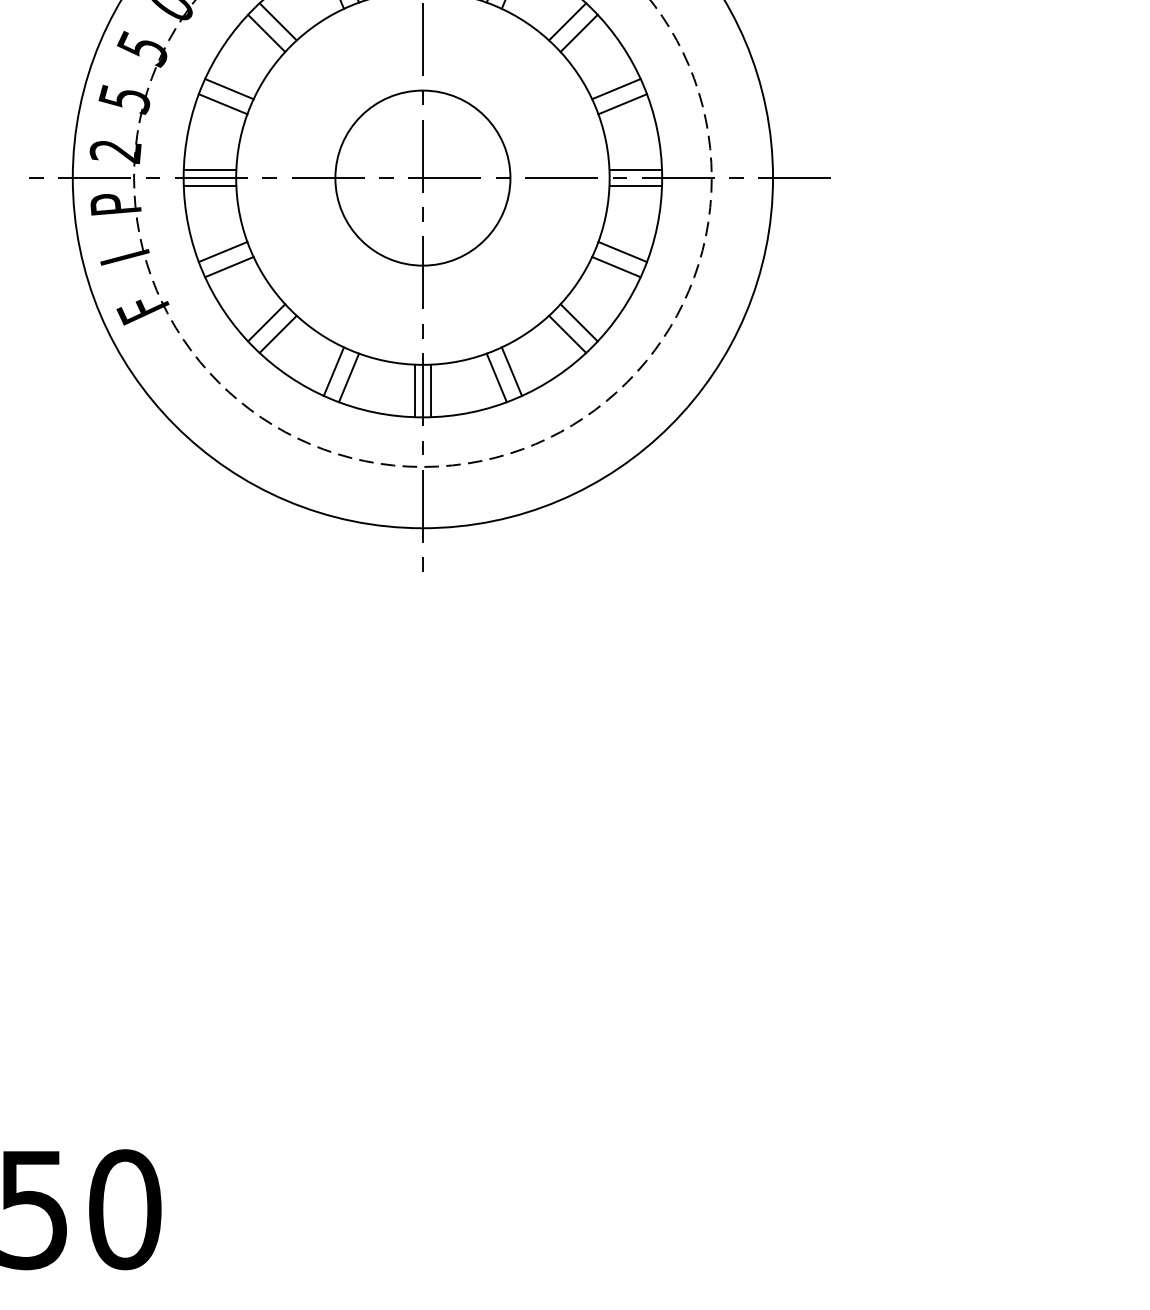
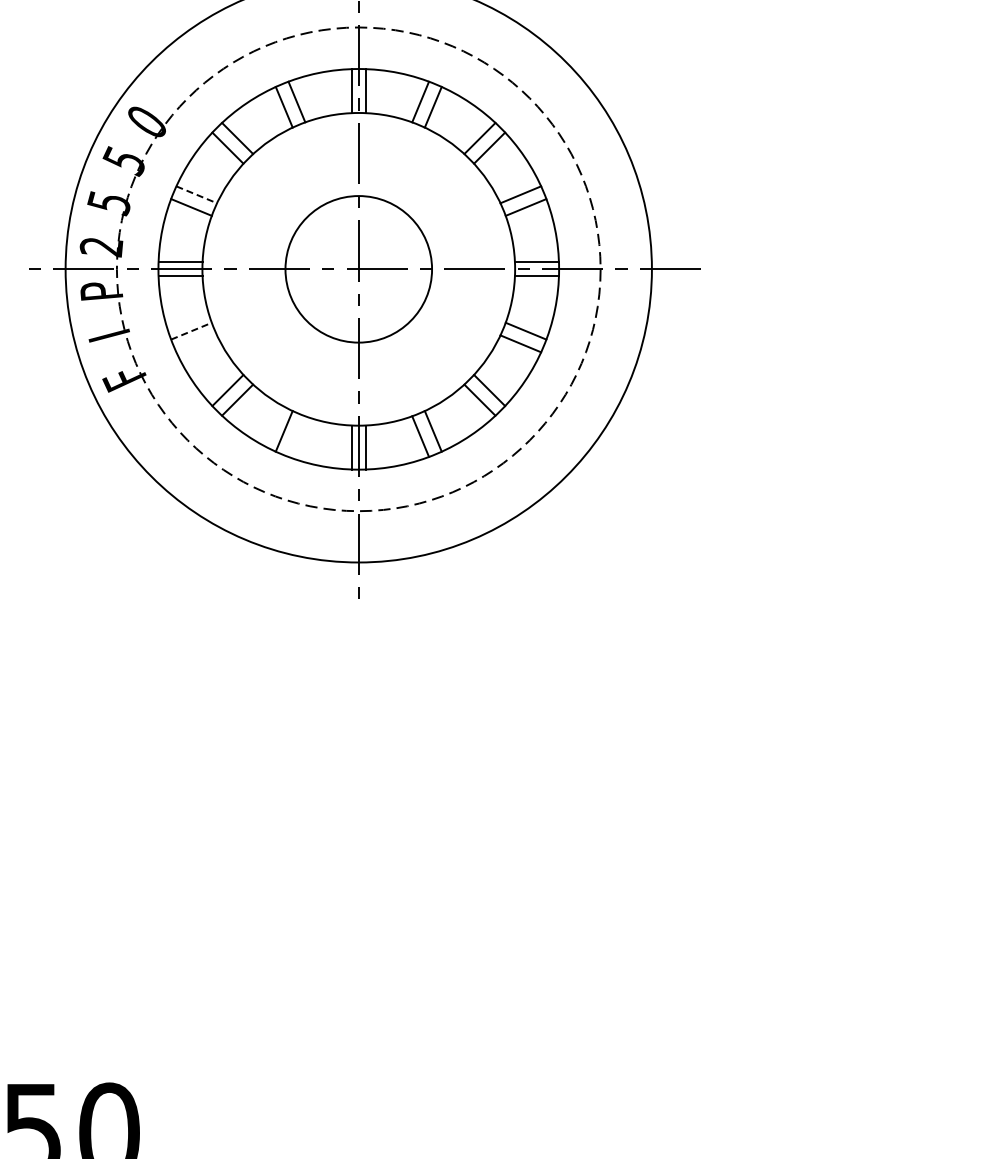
line: (230, 89) -> (197, 195), solid -> dashed
line: (223, 252) -> (191, 331), solid -> dashed
line: (229, 266) -> (196, 343), removed
line: (348, 377) -> (296, 436), removed

